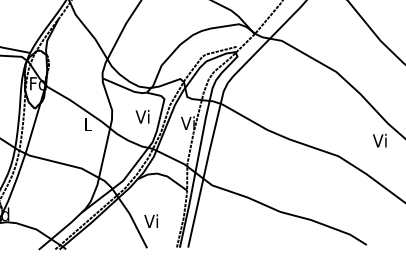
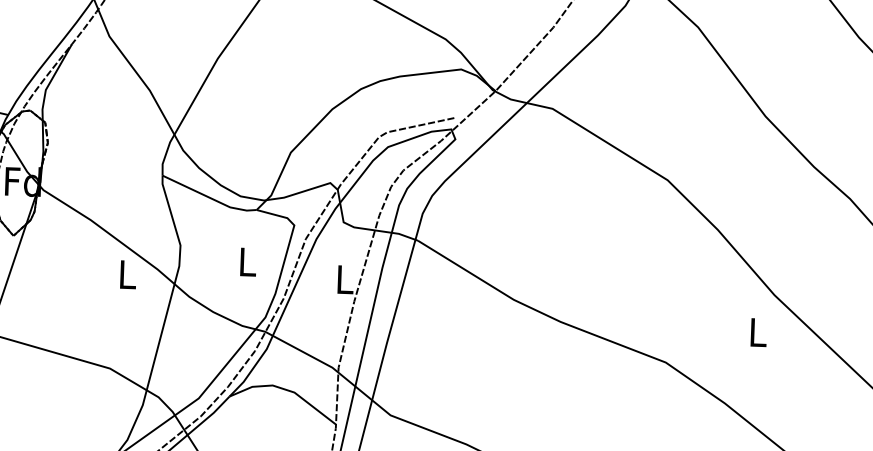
text: (142, 116) -> (245, 261), Vi -> L
text: (187, 122) -> (342, 277), Vi -> L
text: (379, 140) -> (755, 331), Vi -> L

